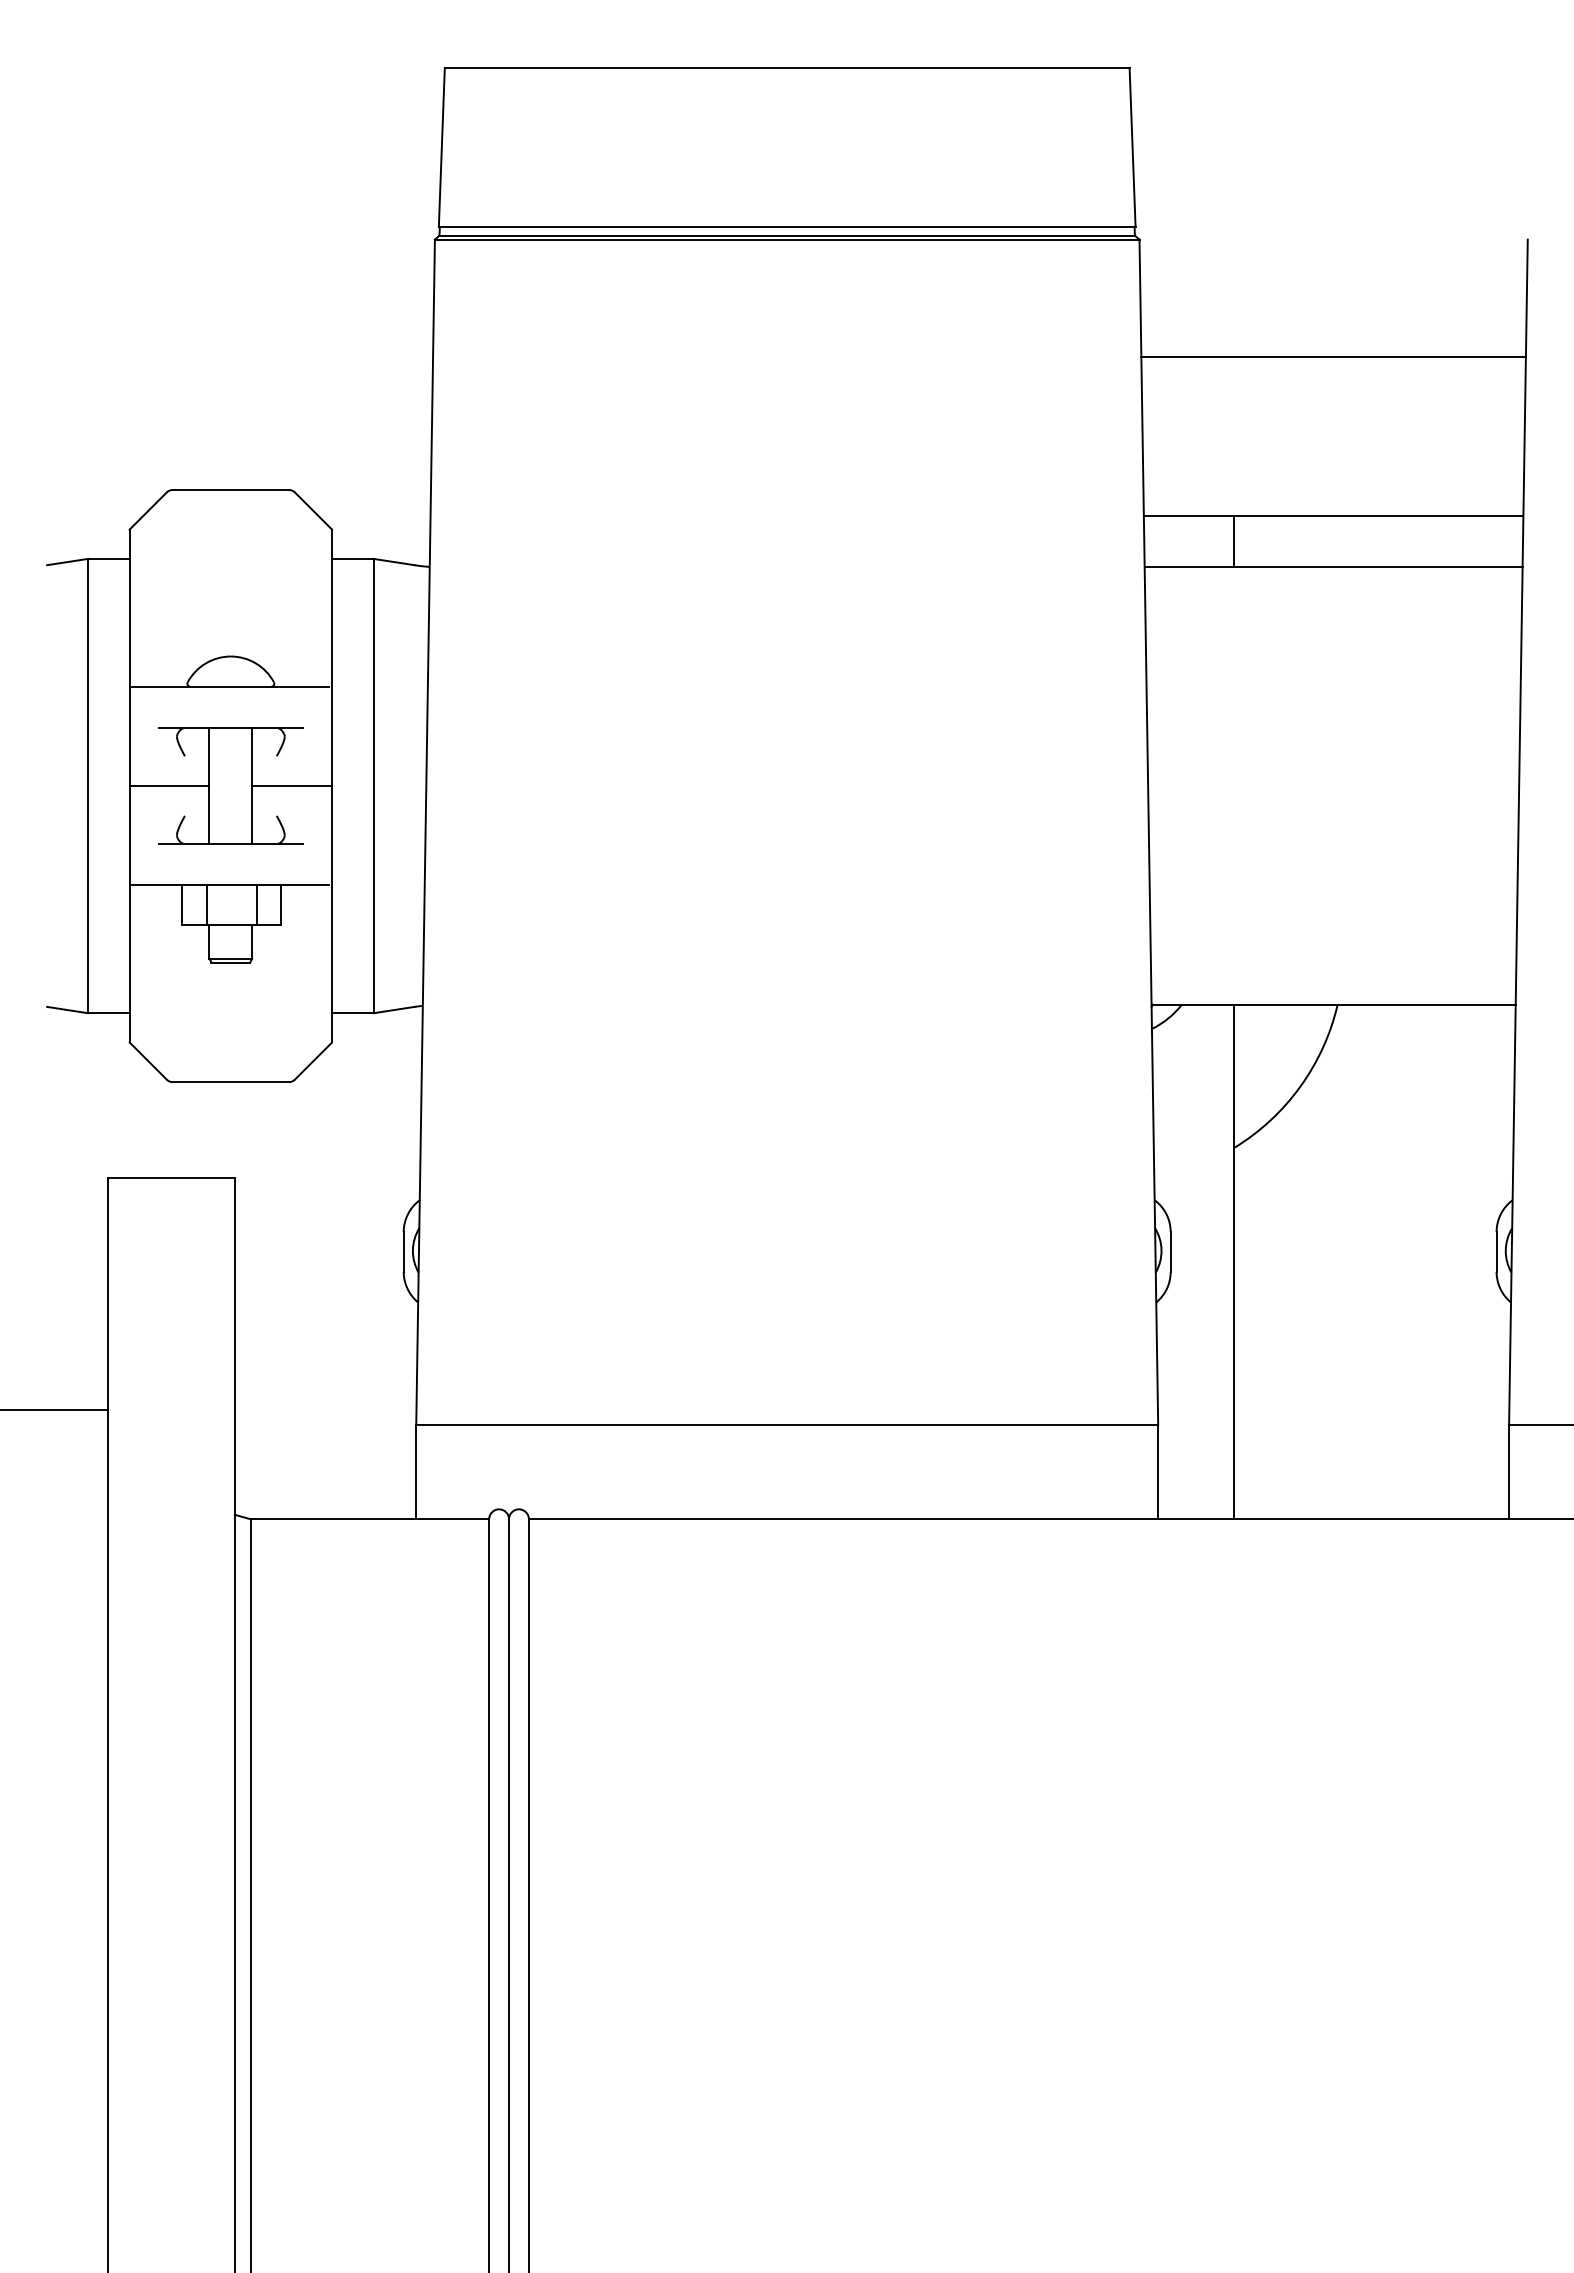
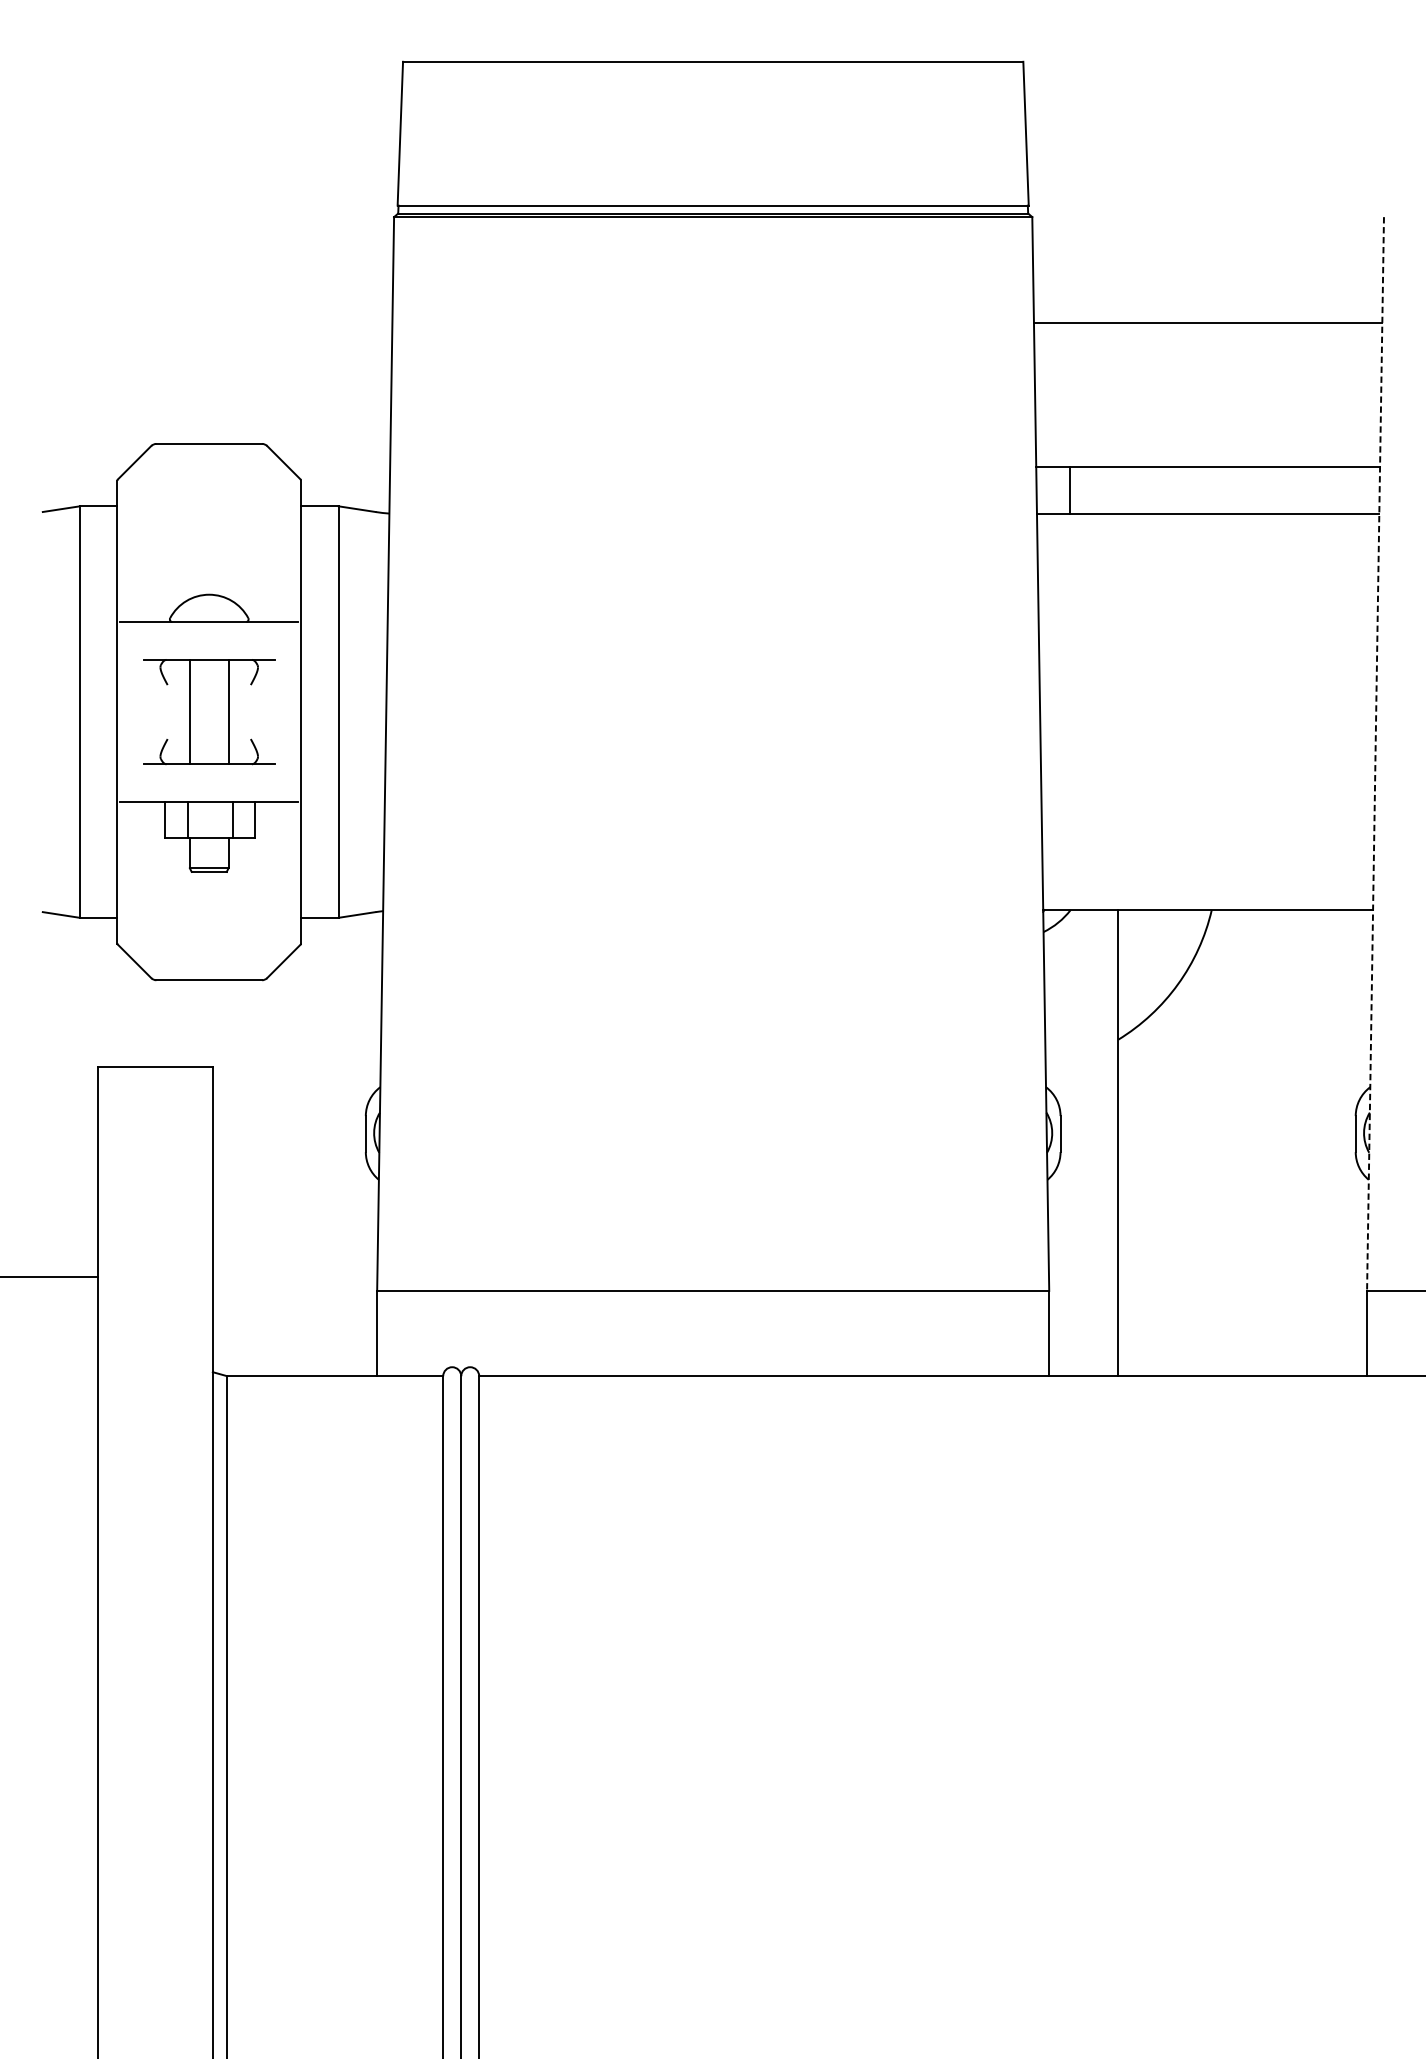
line: (1234, 541) -> (1070, 490), moved
line: (169, 786) -> (153, 712), removed
line: (292, 786) -> (265, 712), removed
line: (1518, 832) -> (1375, 754), solid -> dashed

